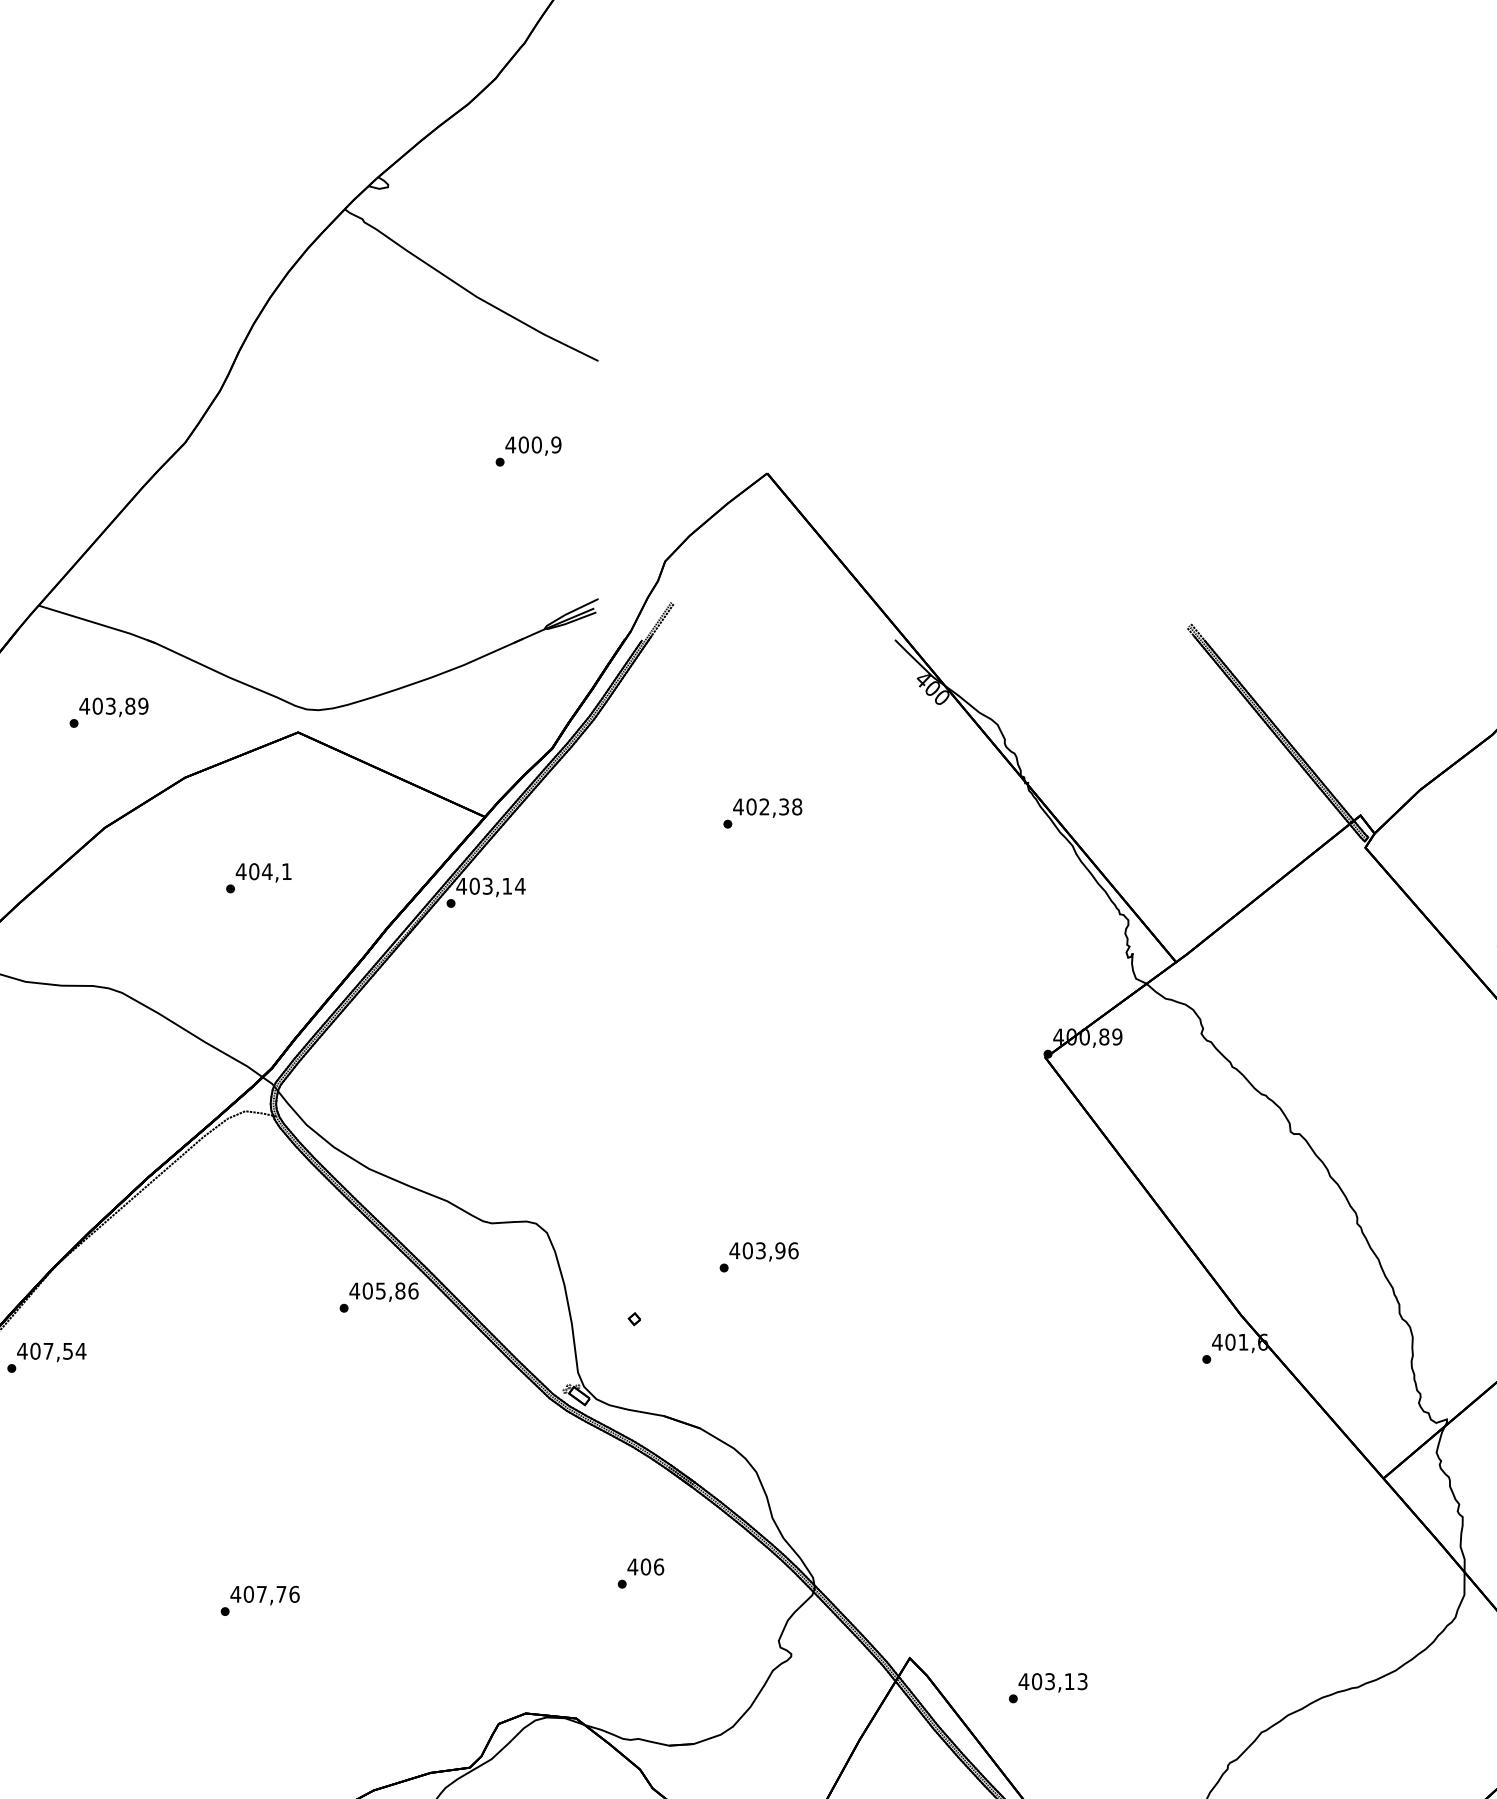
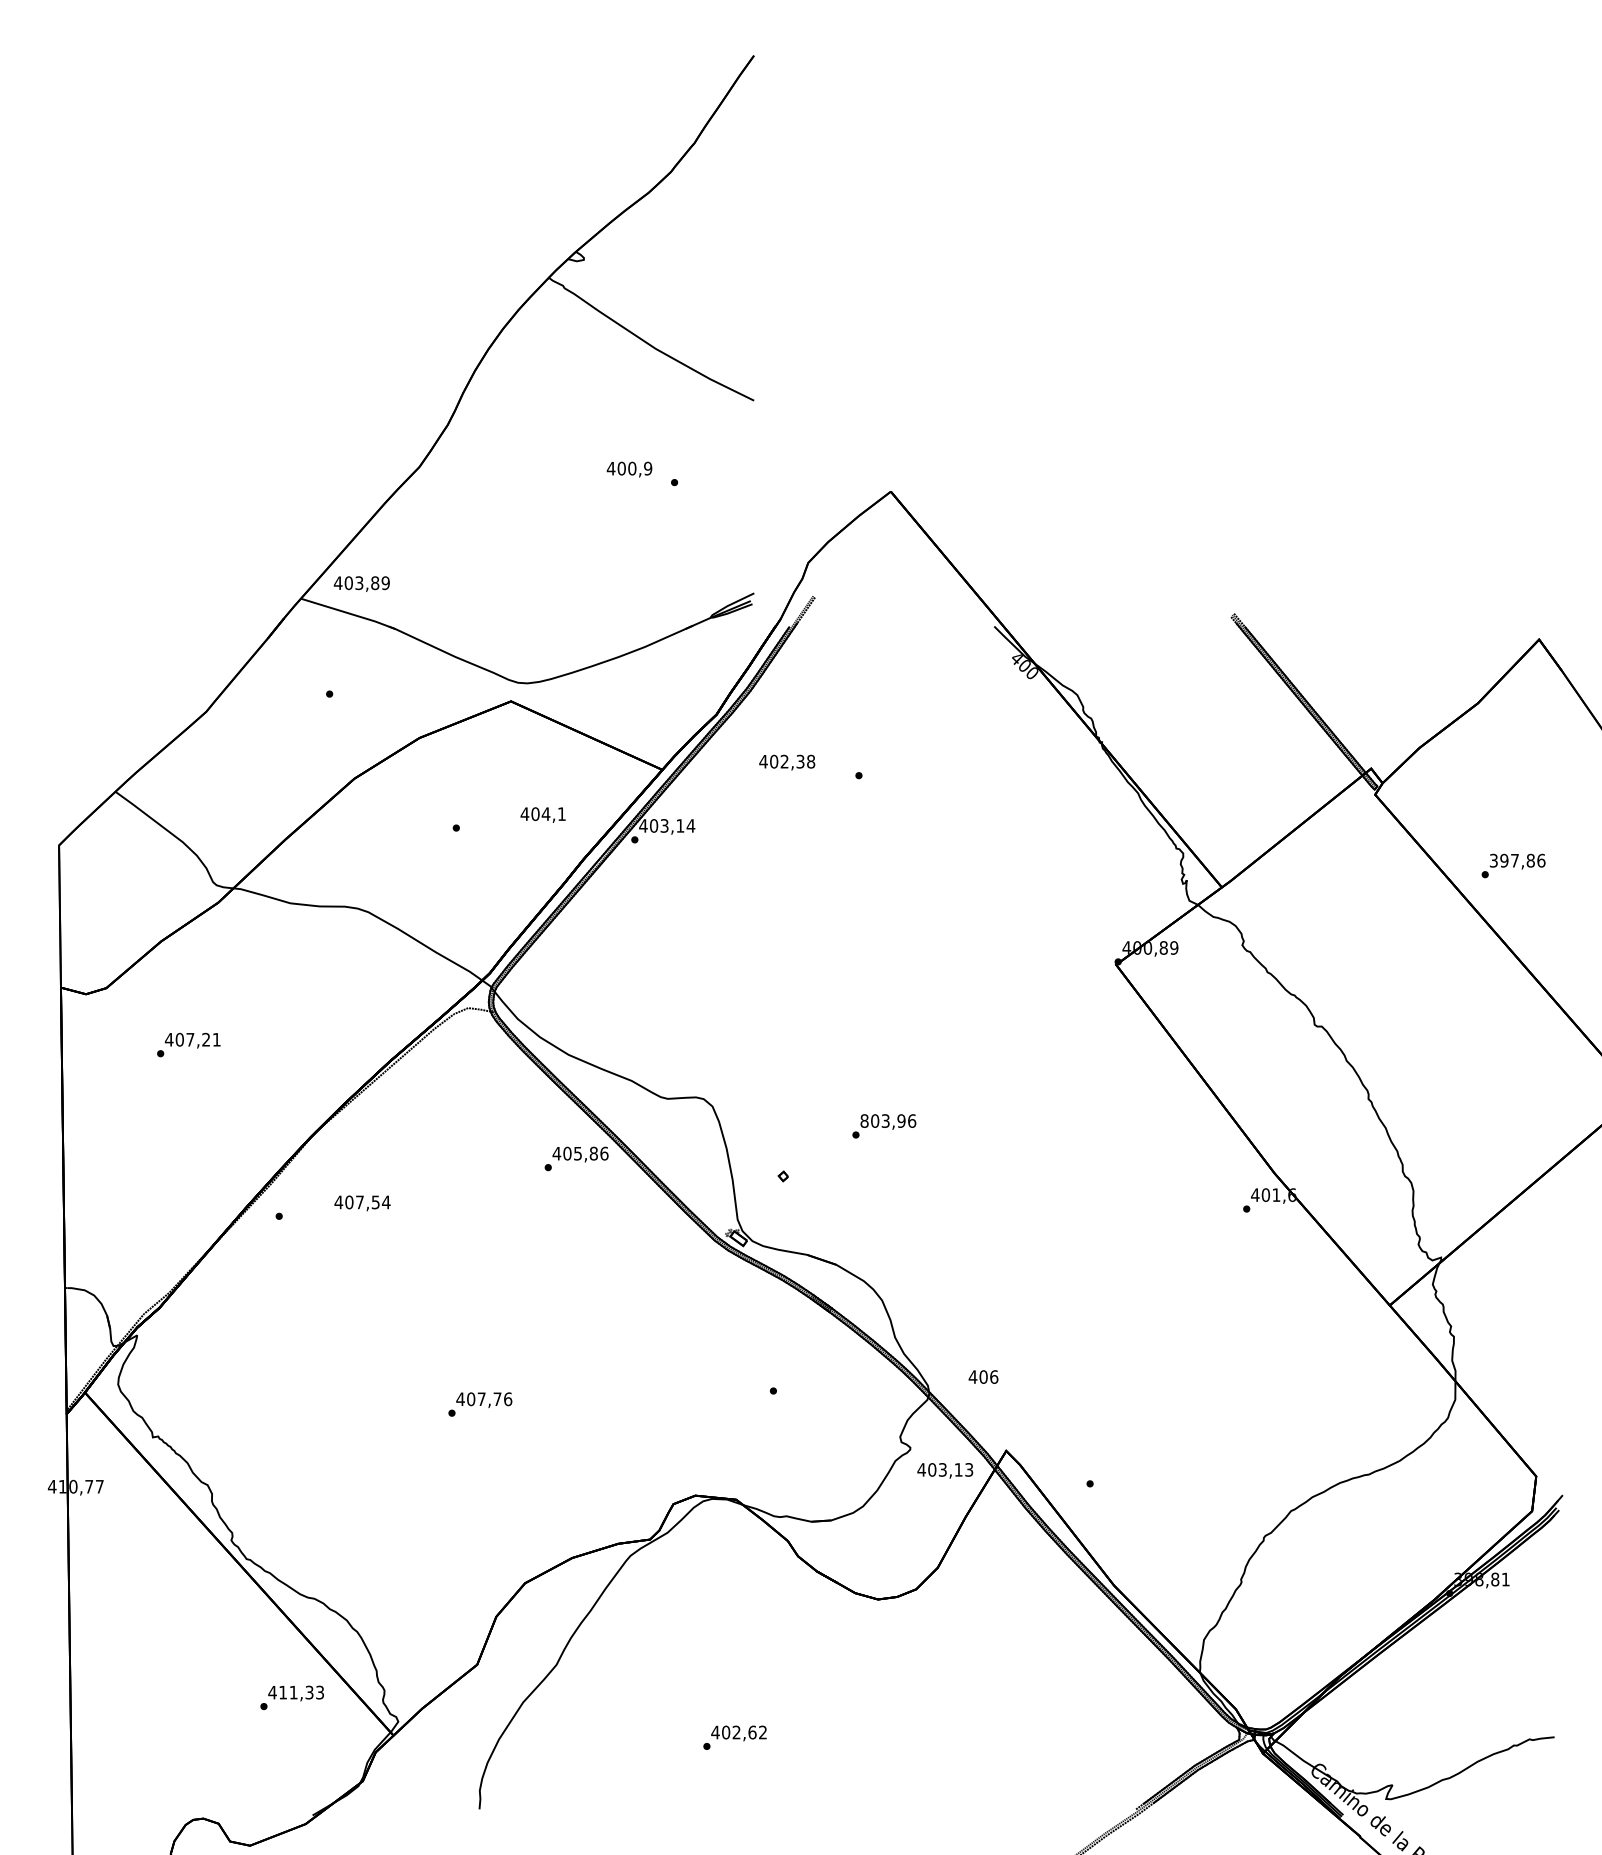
text: (533, 446) -> (629, 469), moved
text: (113, 706) -> (361, 583), moved
text: (768, 807) -> (787, 762), moved
text: (262, 872) -> (542, 814), moved
text: (734, 1250) -> (864, 1120), 403,96 -> 803,96
text: (51, 1352) -> (362, 1203), moved
text: (645, 1566) -> (983, 1376), moved
text: (1053, 1682) -> (945, 1470), moved

